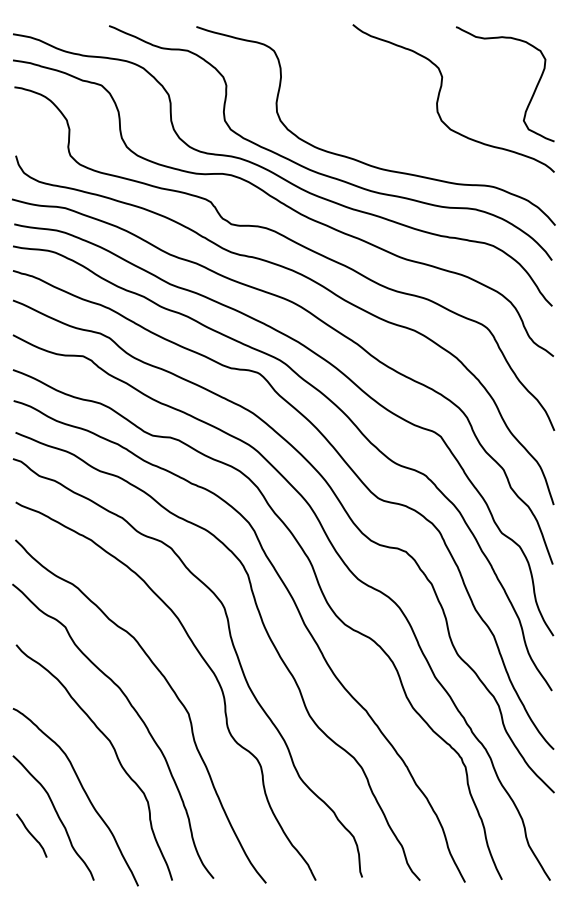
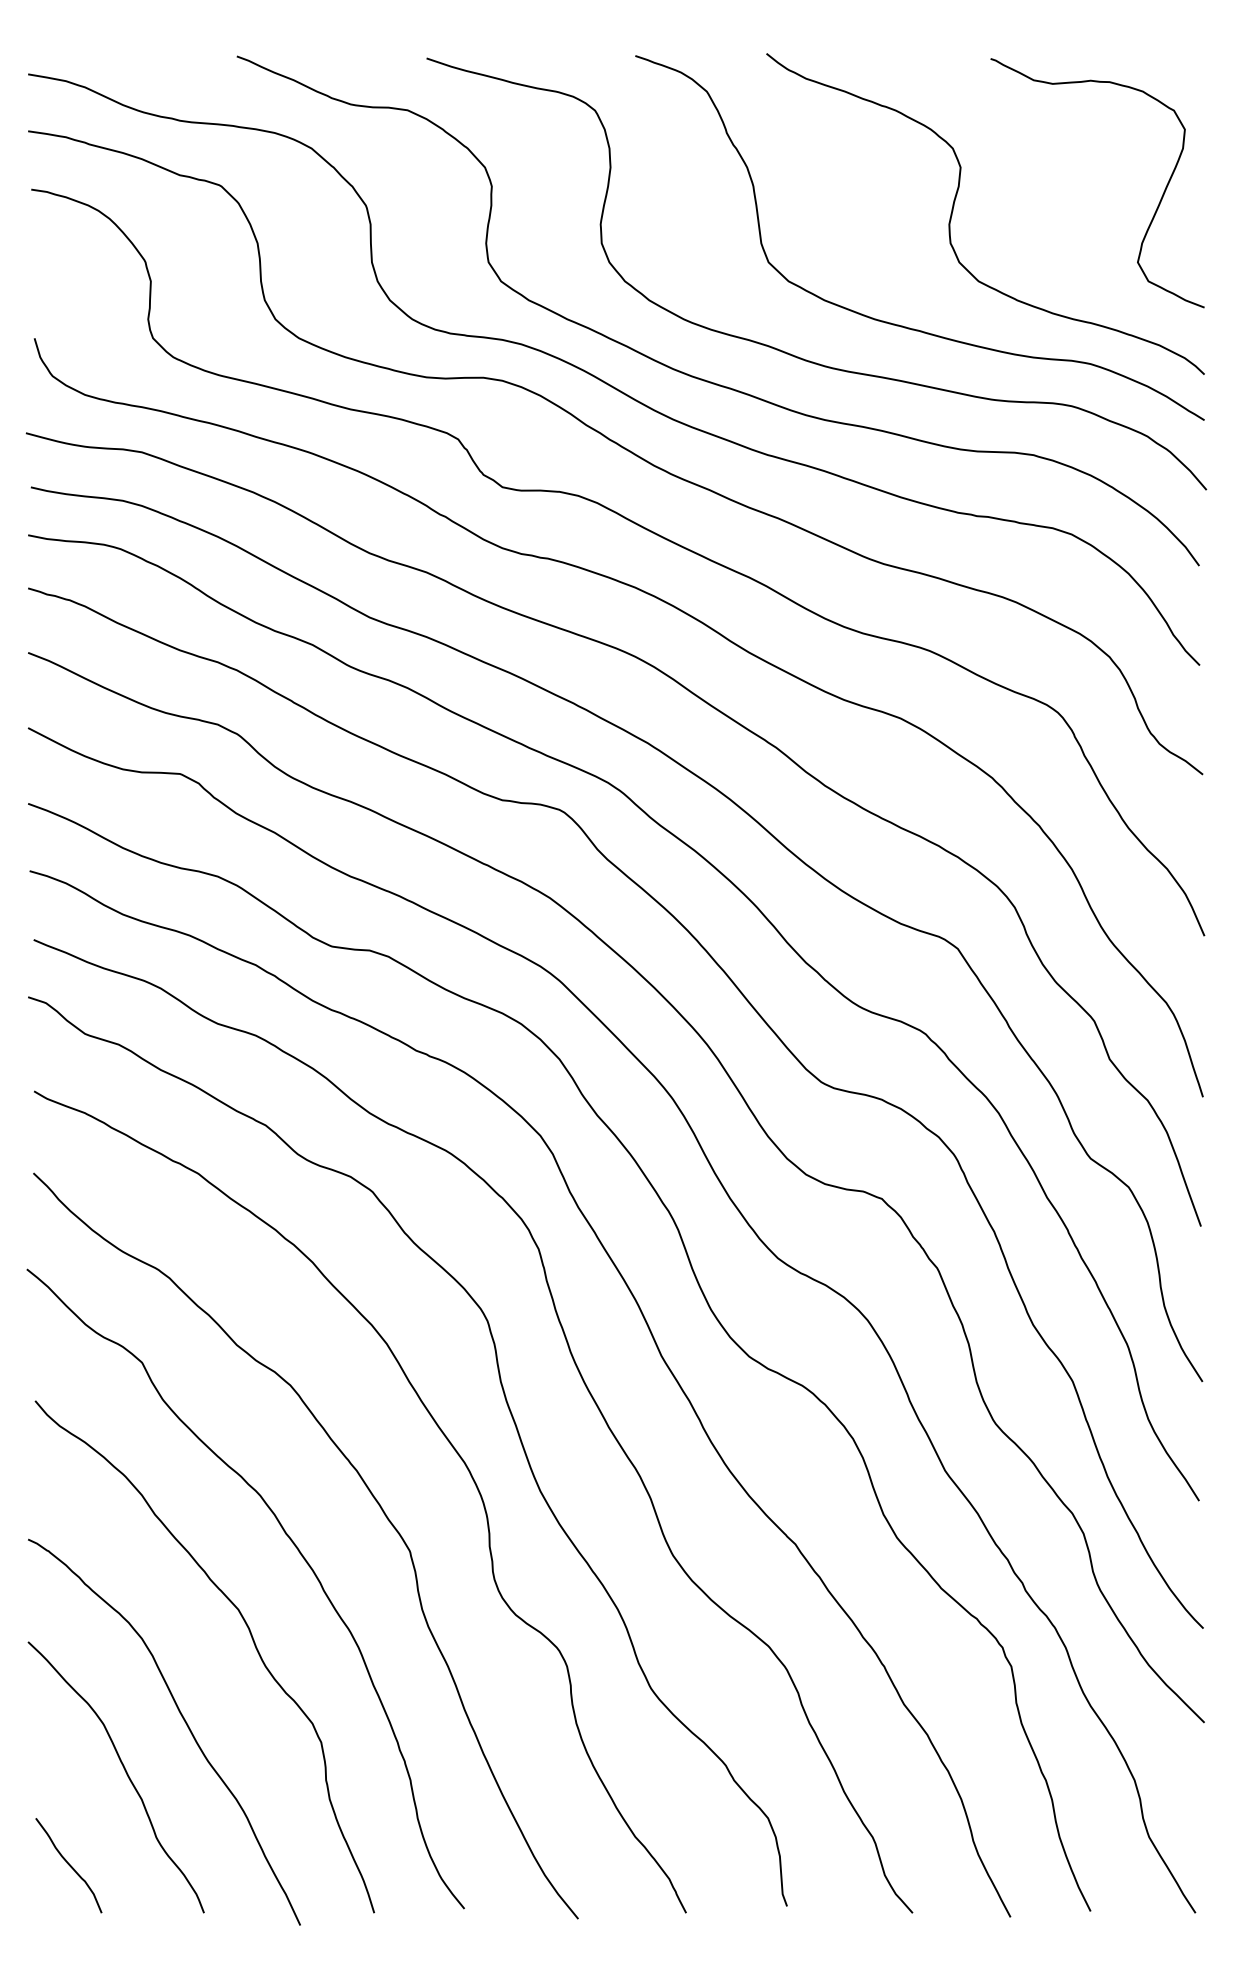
curve: (413, 148) -> (898, 322), added
curve: (31, 835) -> (68, 1865), moved

